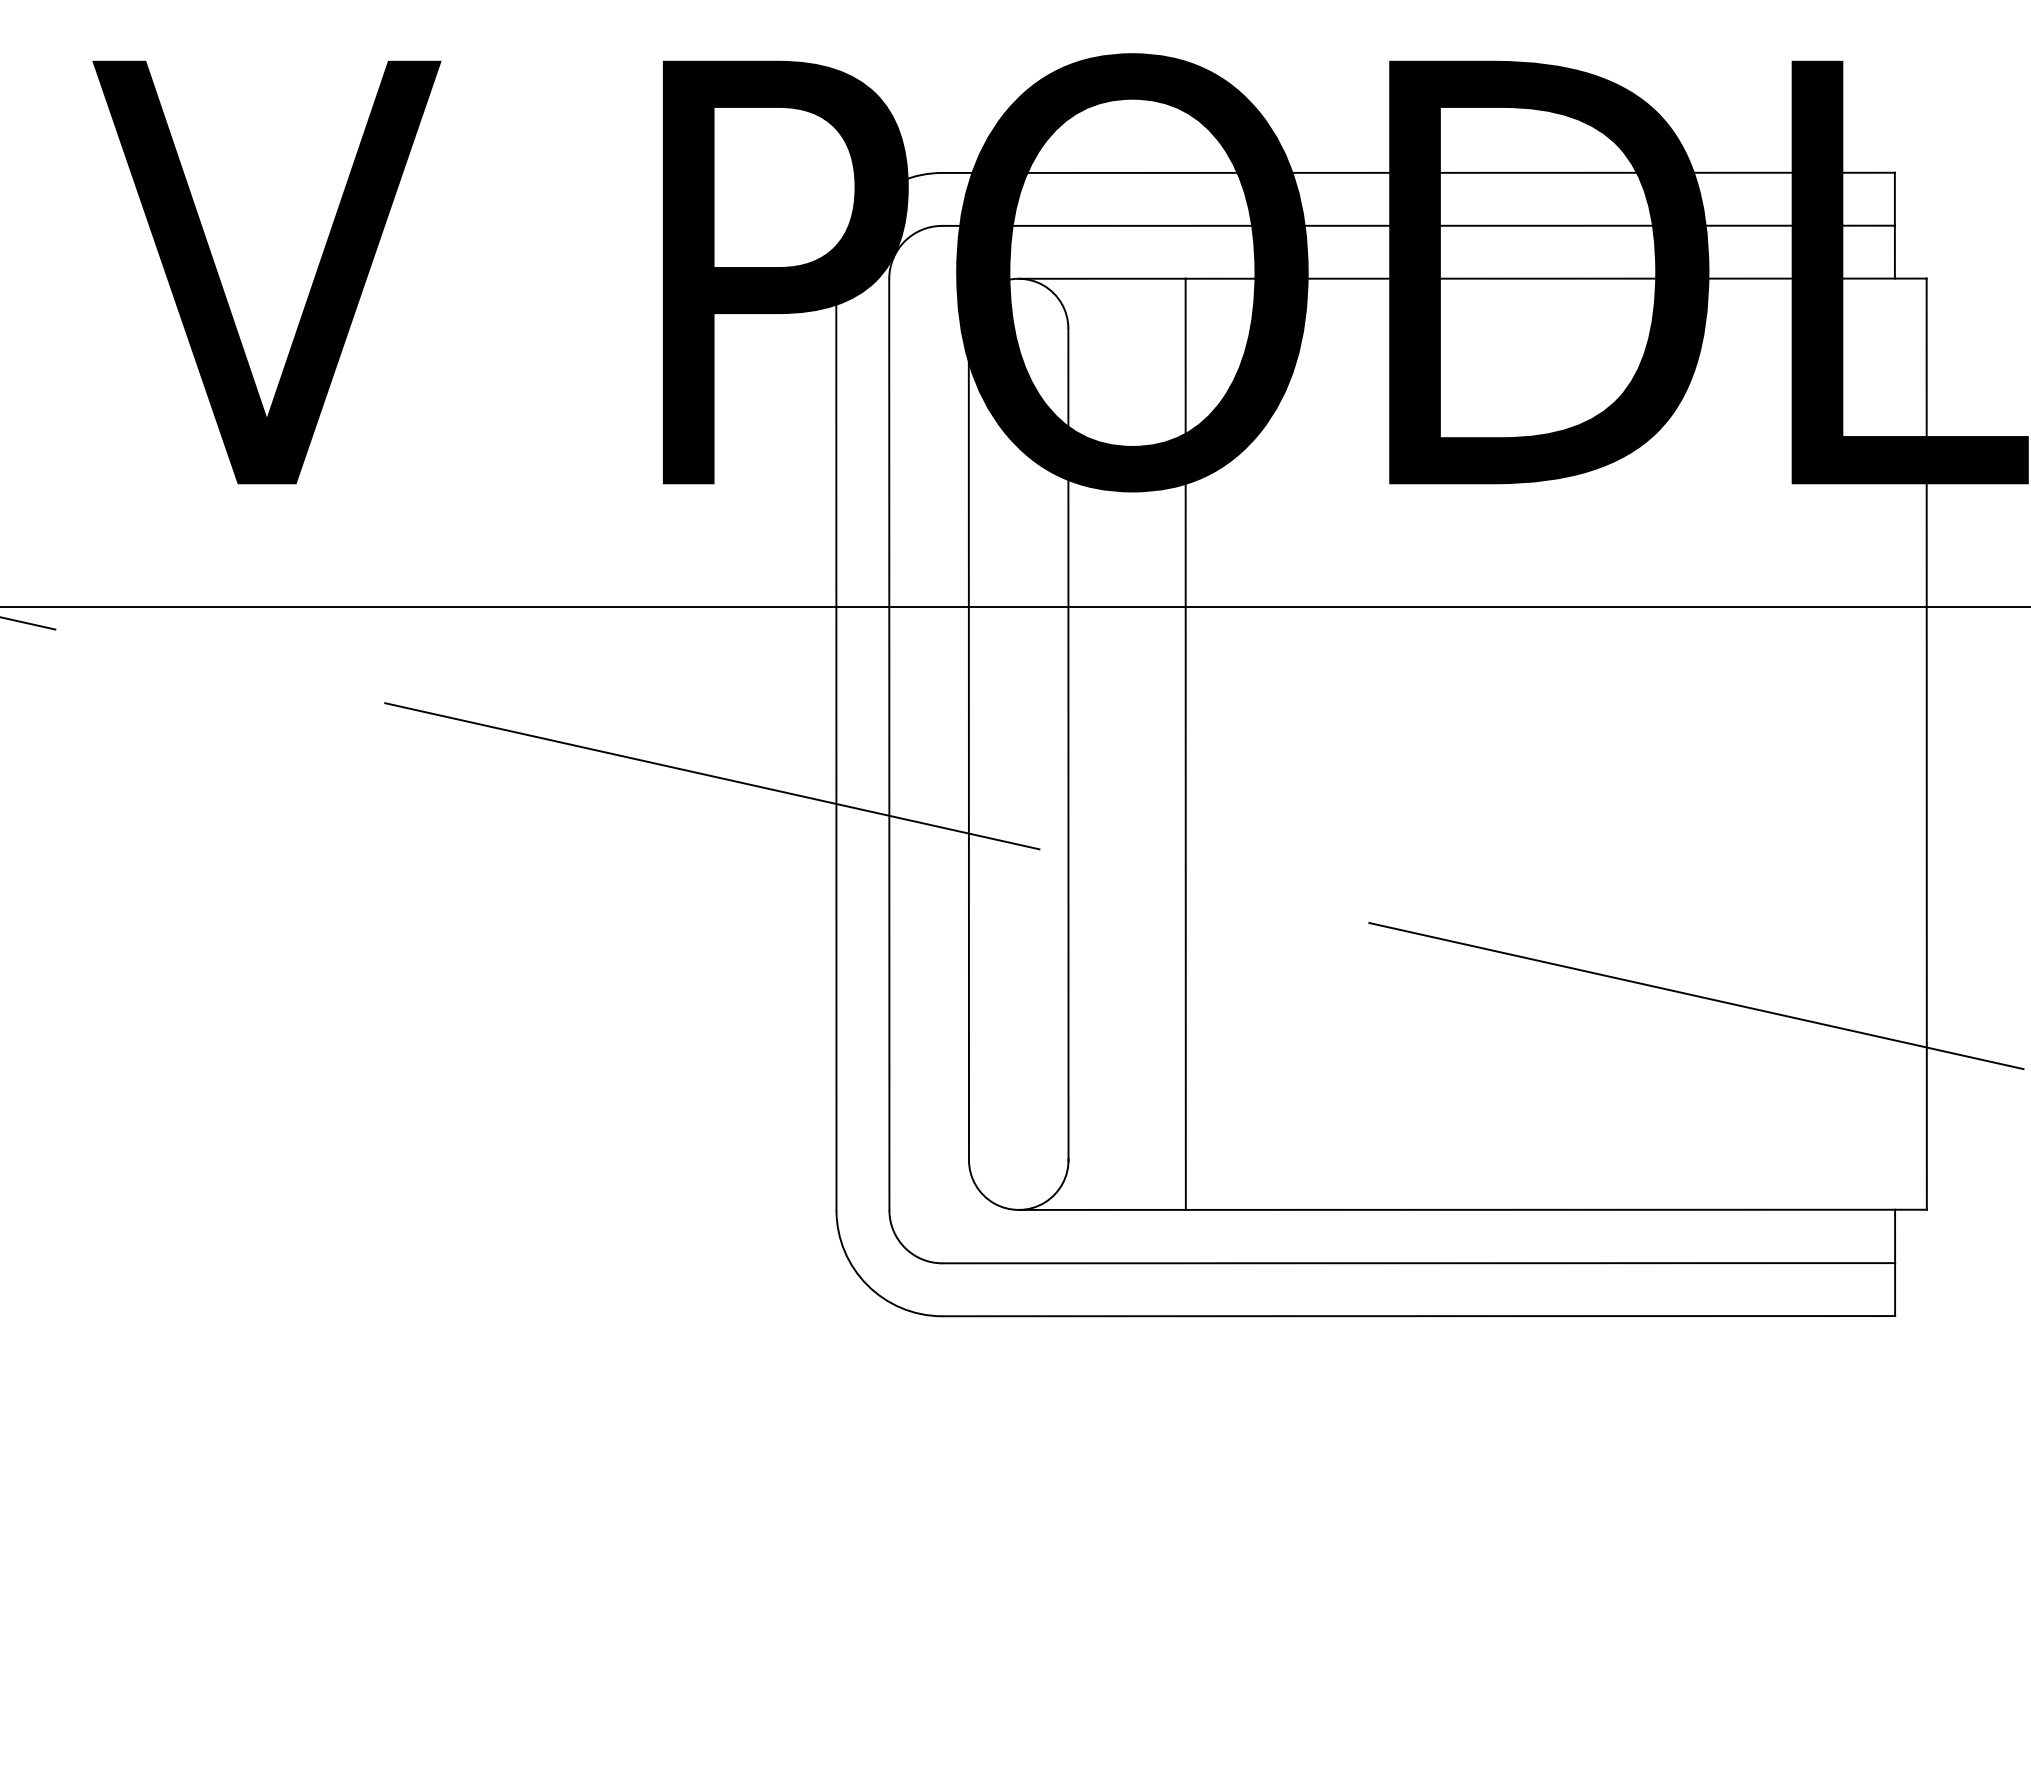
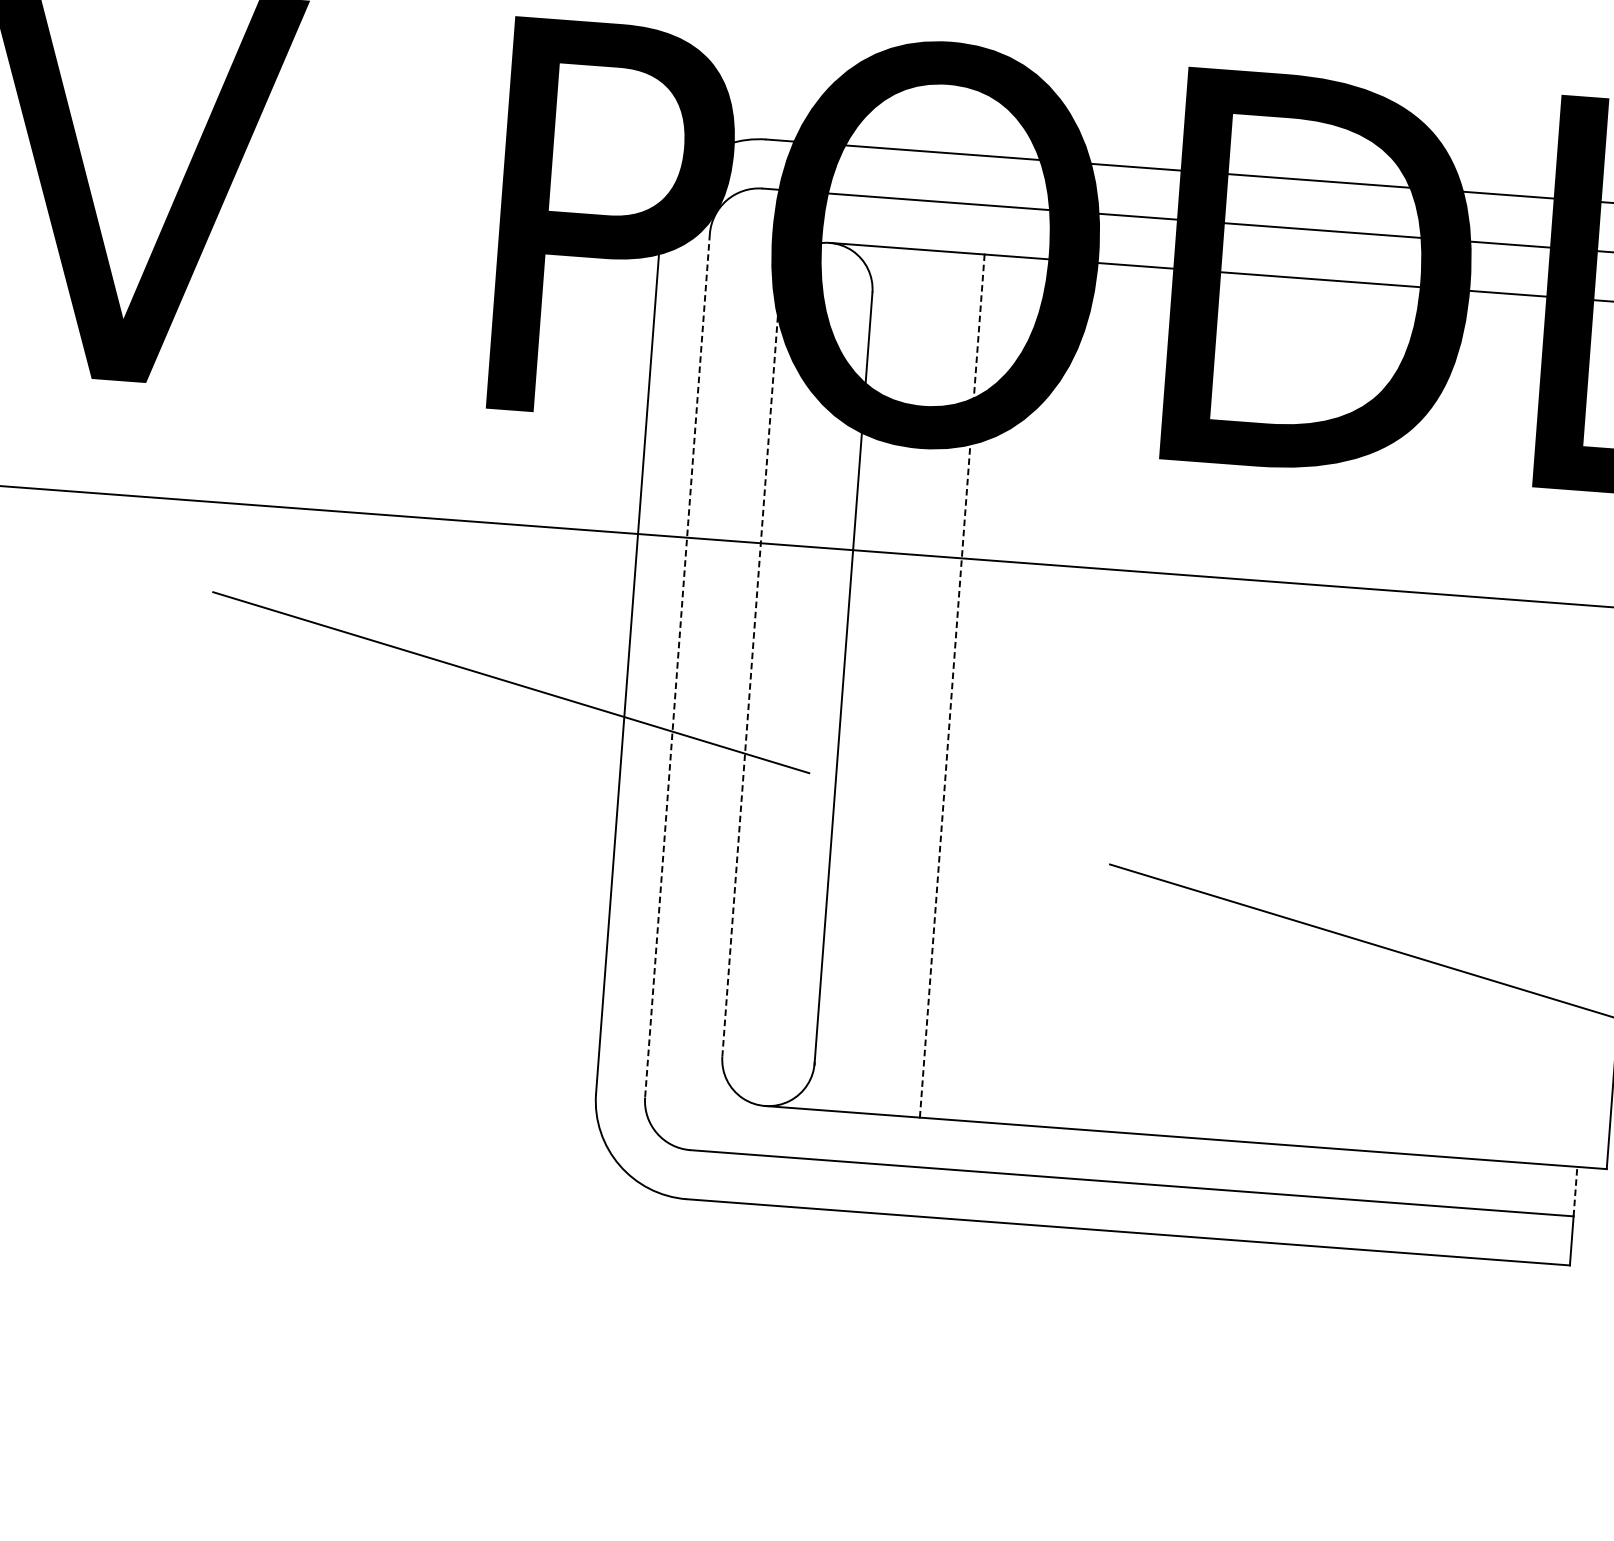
line: (889, 744) -> (677, 665), solid -> dashed
line: (968, 744) -> (750, 671), solid -> dashed
line: (1185, 744) -> (952, 686), solid -> dashed
line: (1895, 1236) -> (1575, 1191), solid -> dashed

